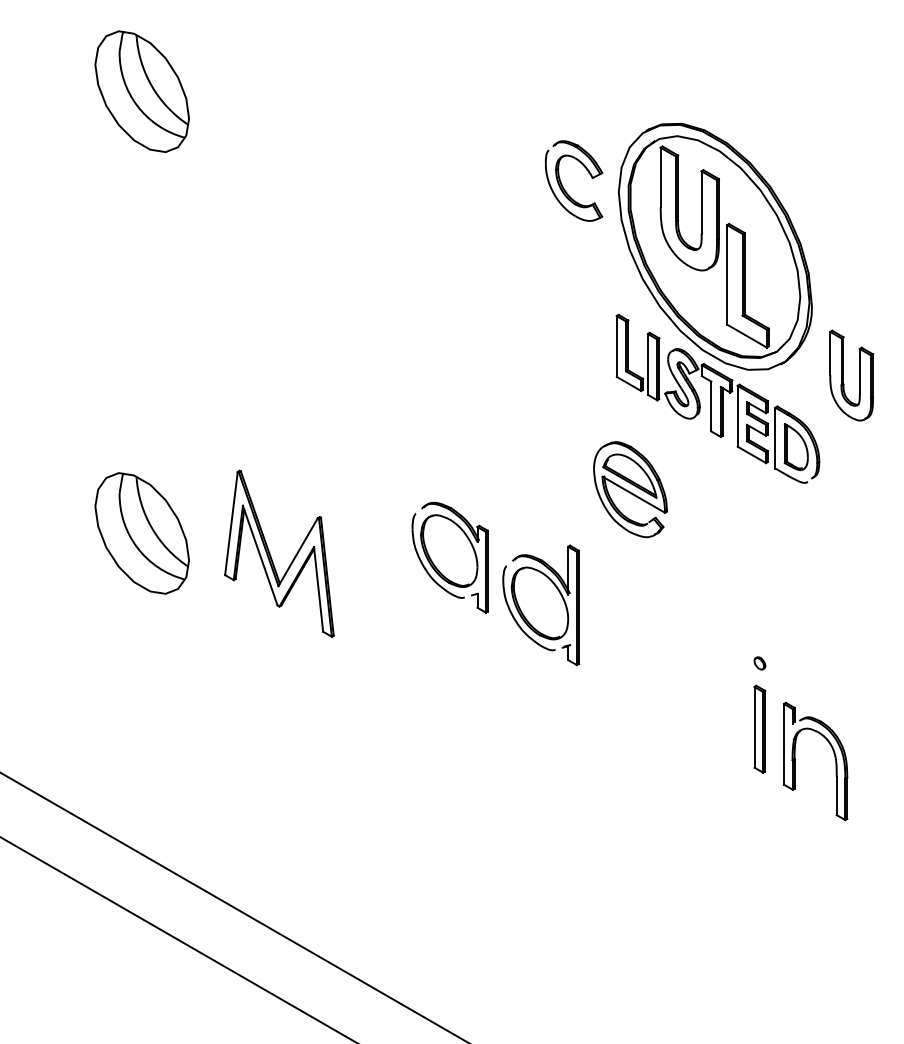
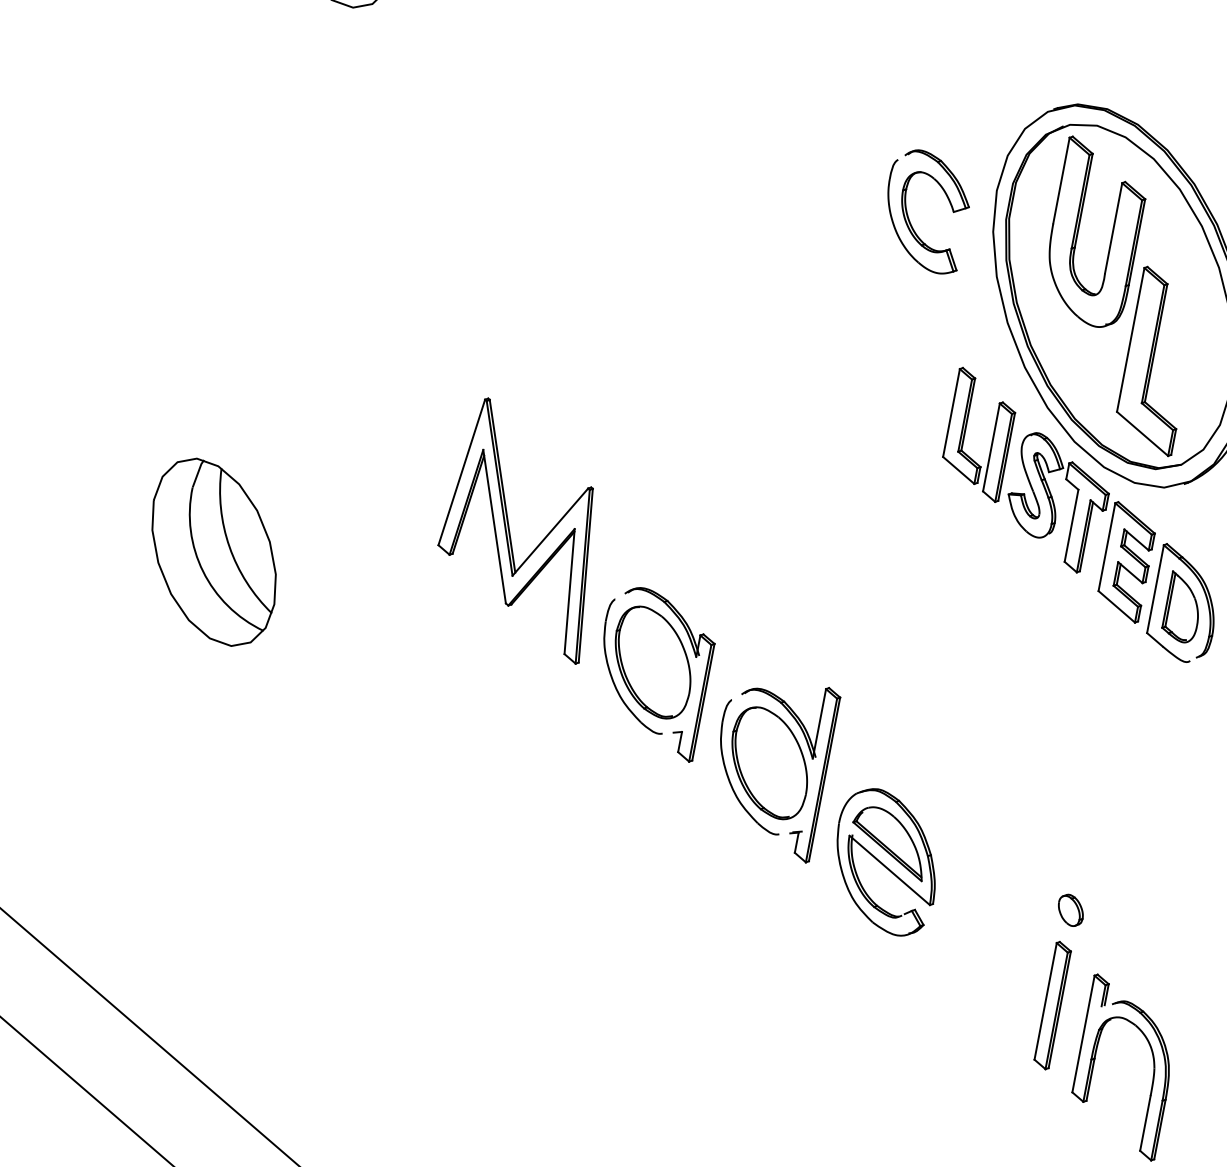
part: (563, 186) -> (909, 216), moved
part: (630, 489) -> (886, 861), moved
part: (271, 556) -> (510, 531), moved
part: (759, 663) -> (1070, 910), size x1.67

